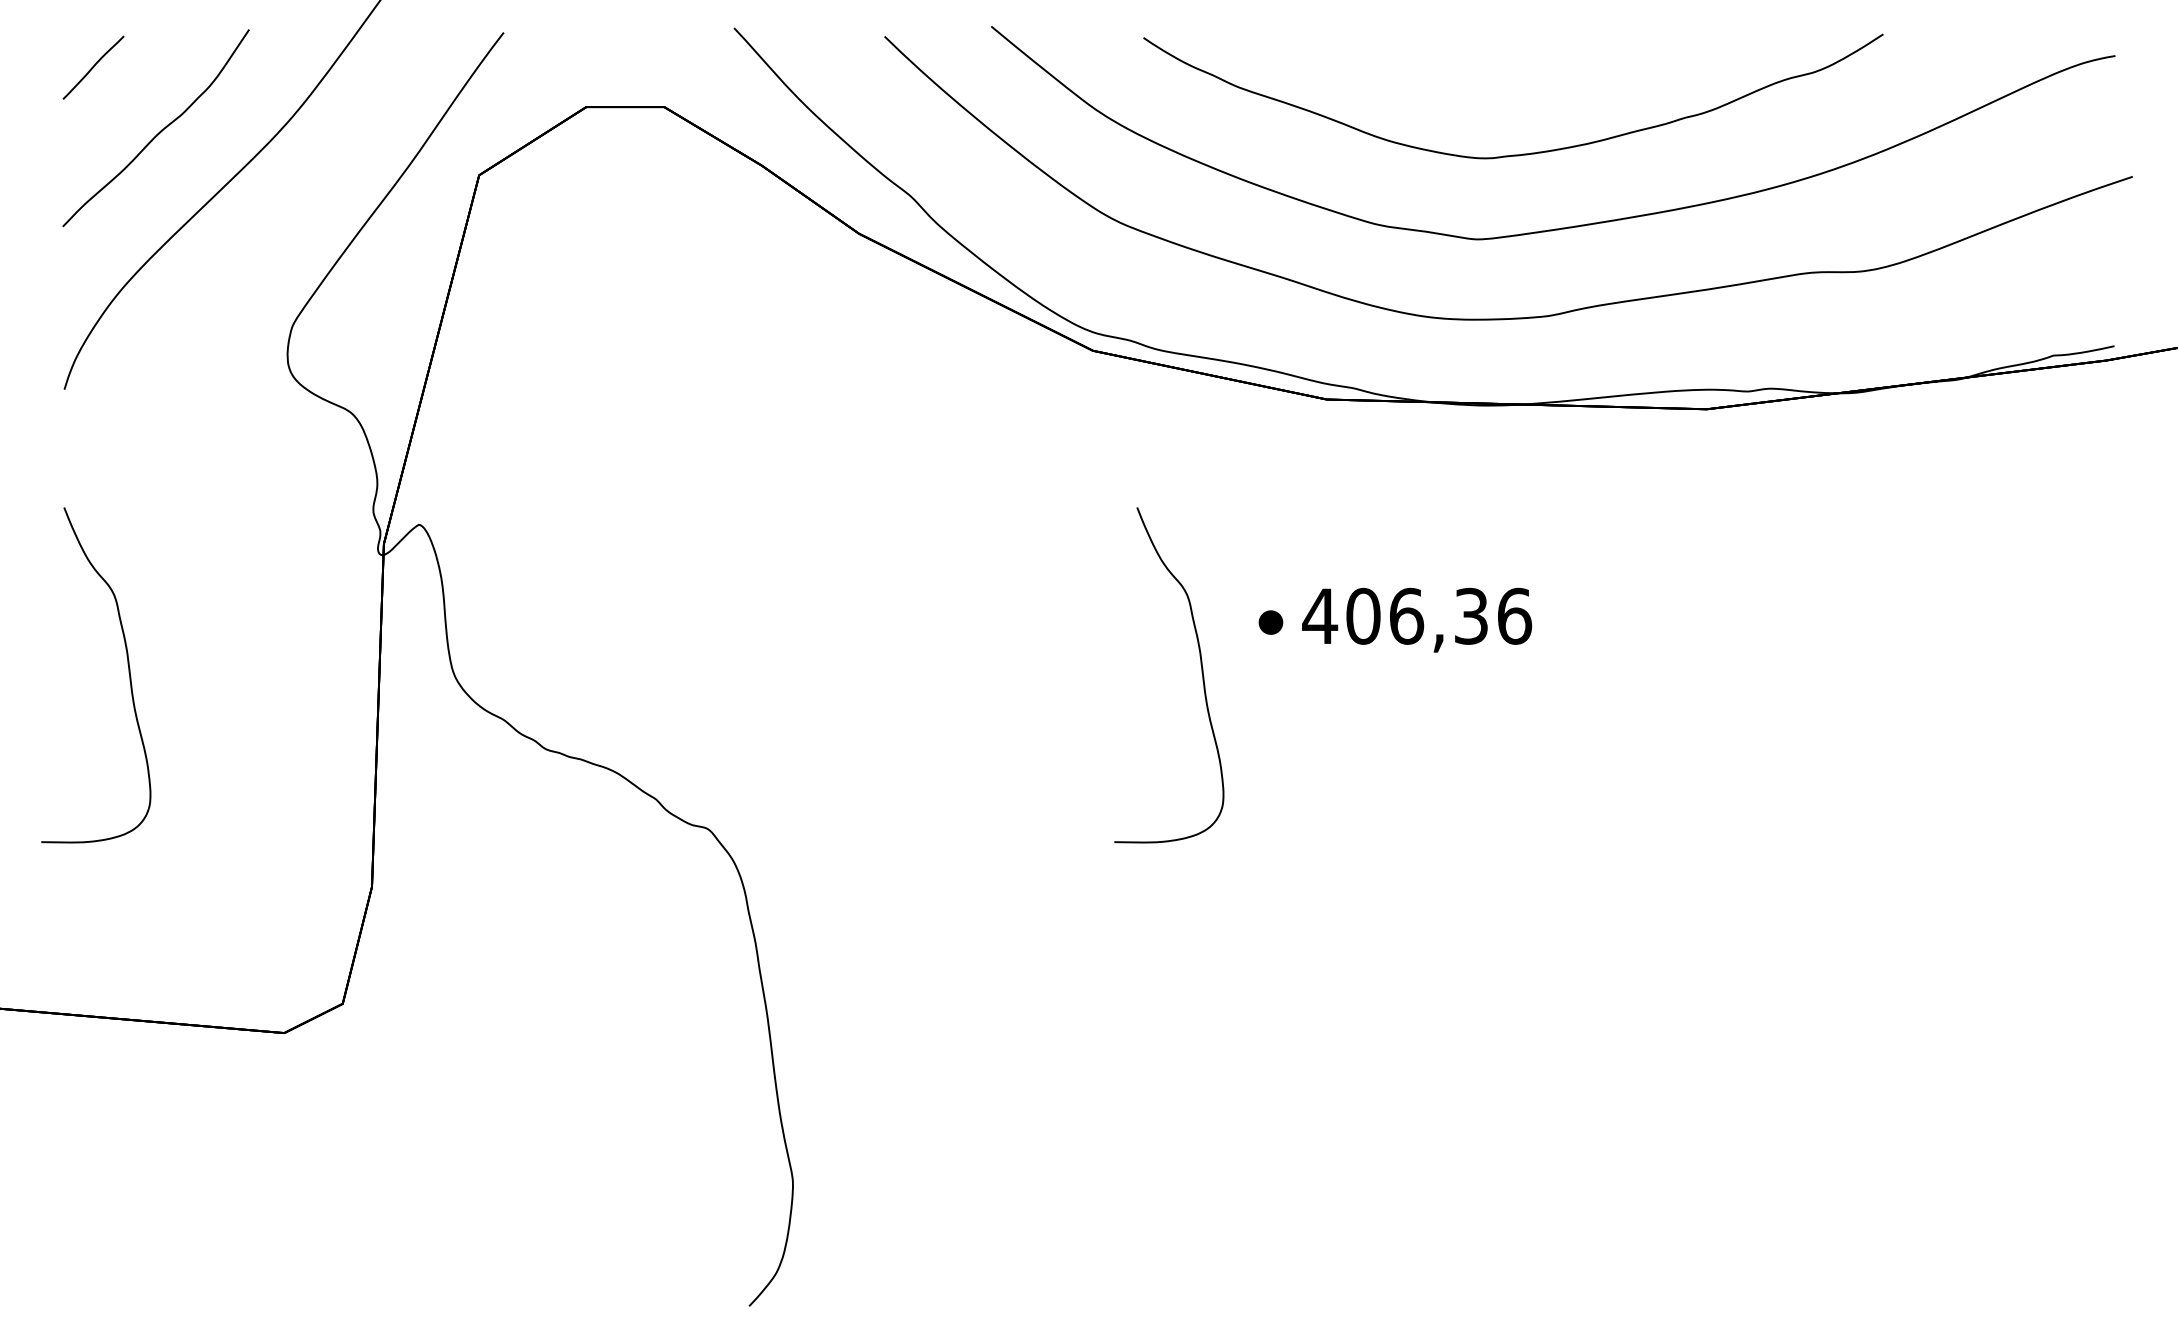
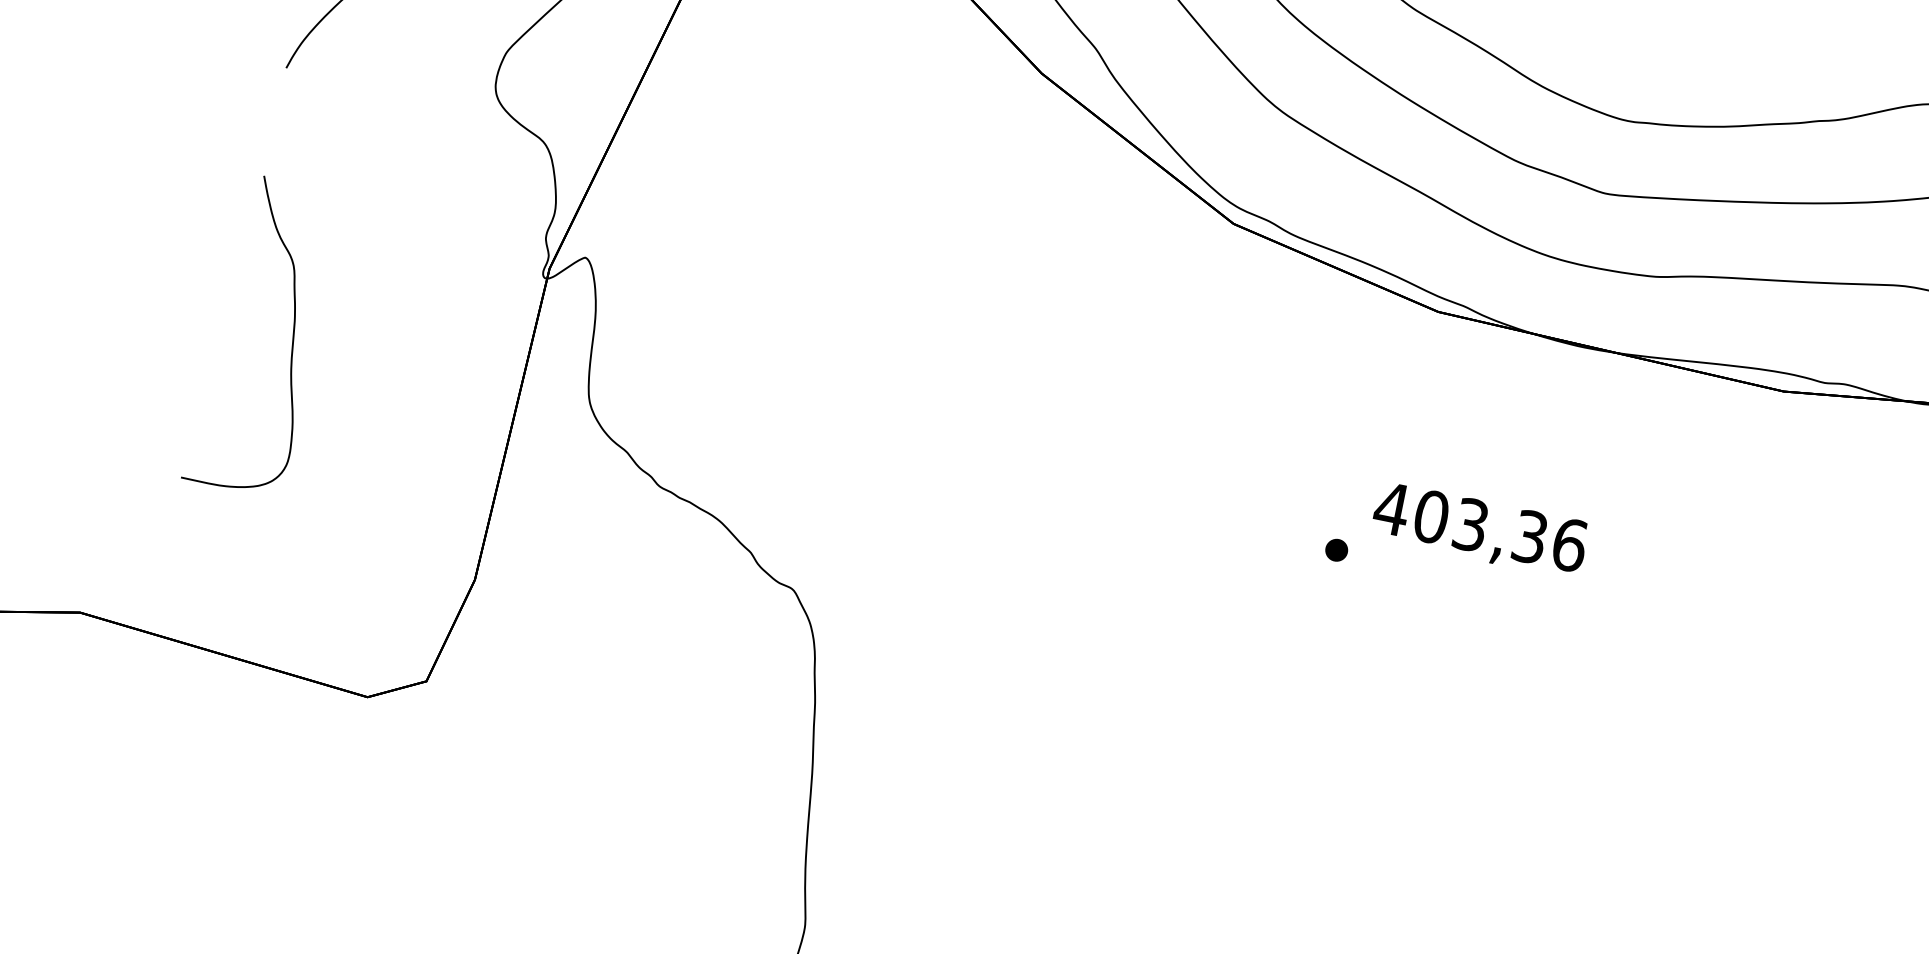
text: (1407, 615) -> (1471, 524), 406,36 -> 403,36
part: (1270, 622) -> (1336, 550), moved
curve: (1201, 672) -> (1273, 538), removed

